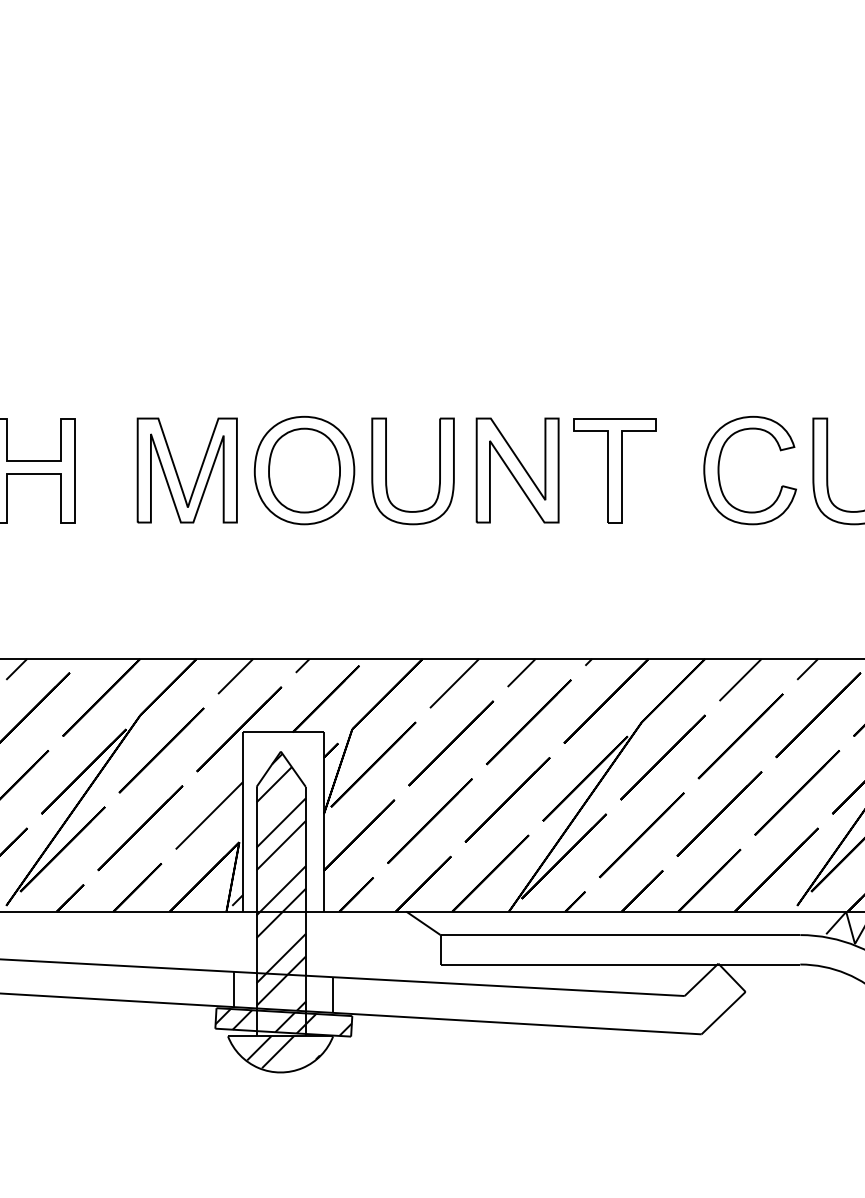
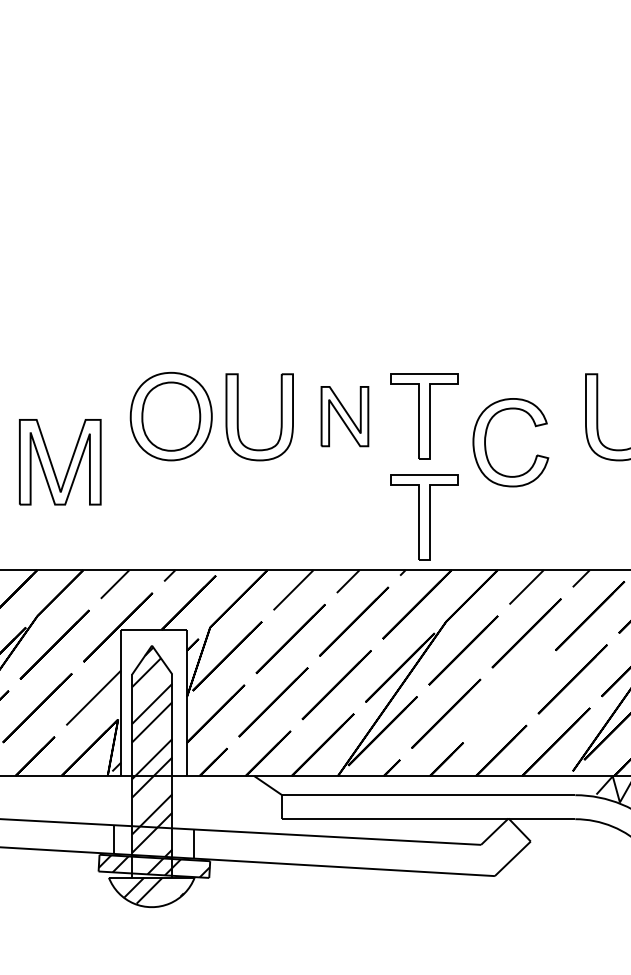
part: (517, 470) -> (344, 416), size x0.7
part: (719, 470) -> (485, 442), moved
part: (177, 472) -> (52, 463), moved
part: (614, 594) -> (423, 517), added
line: (719, 813) -> (509, 696), removed

